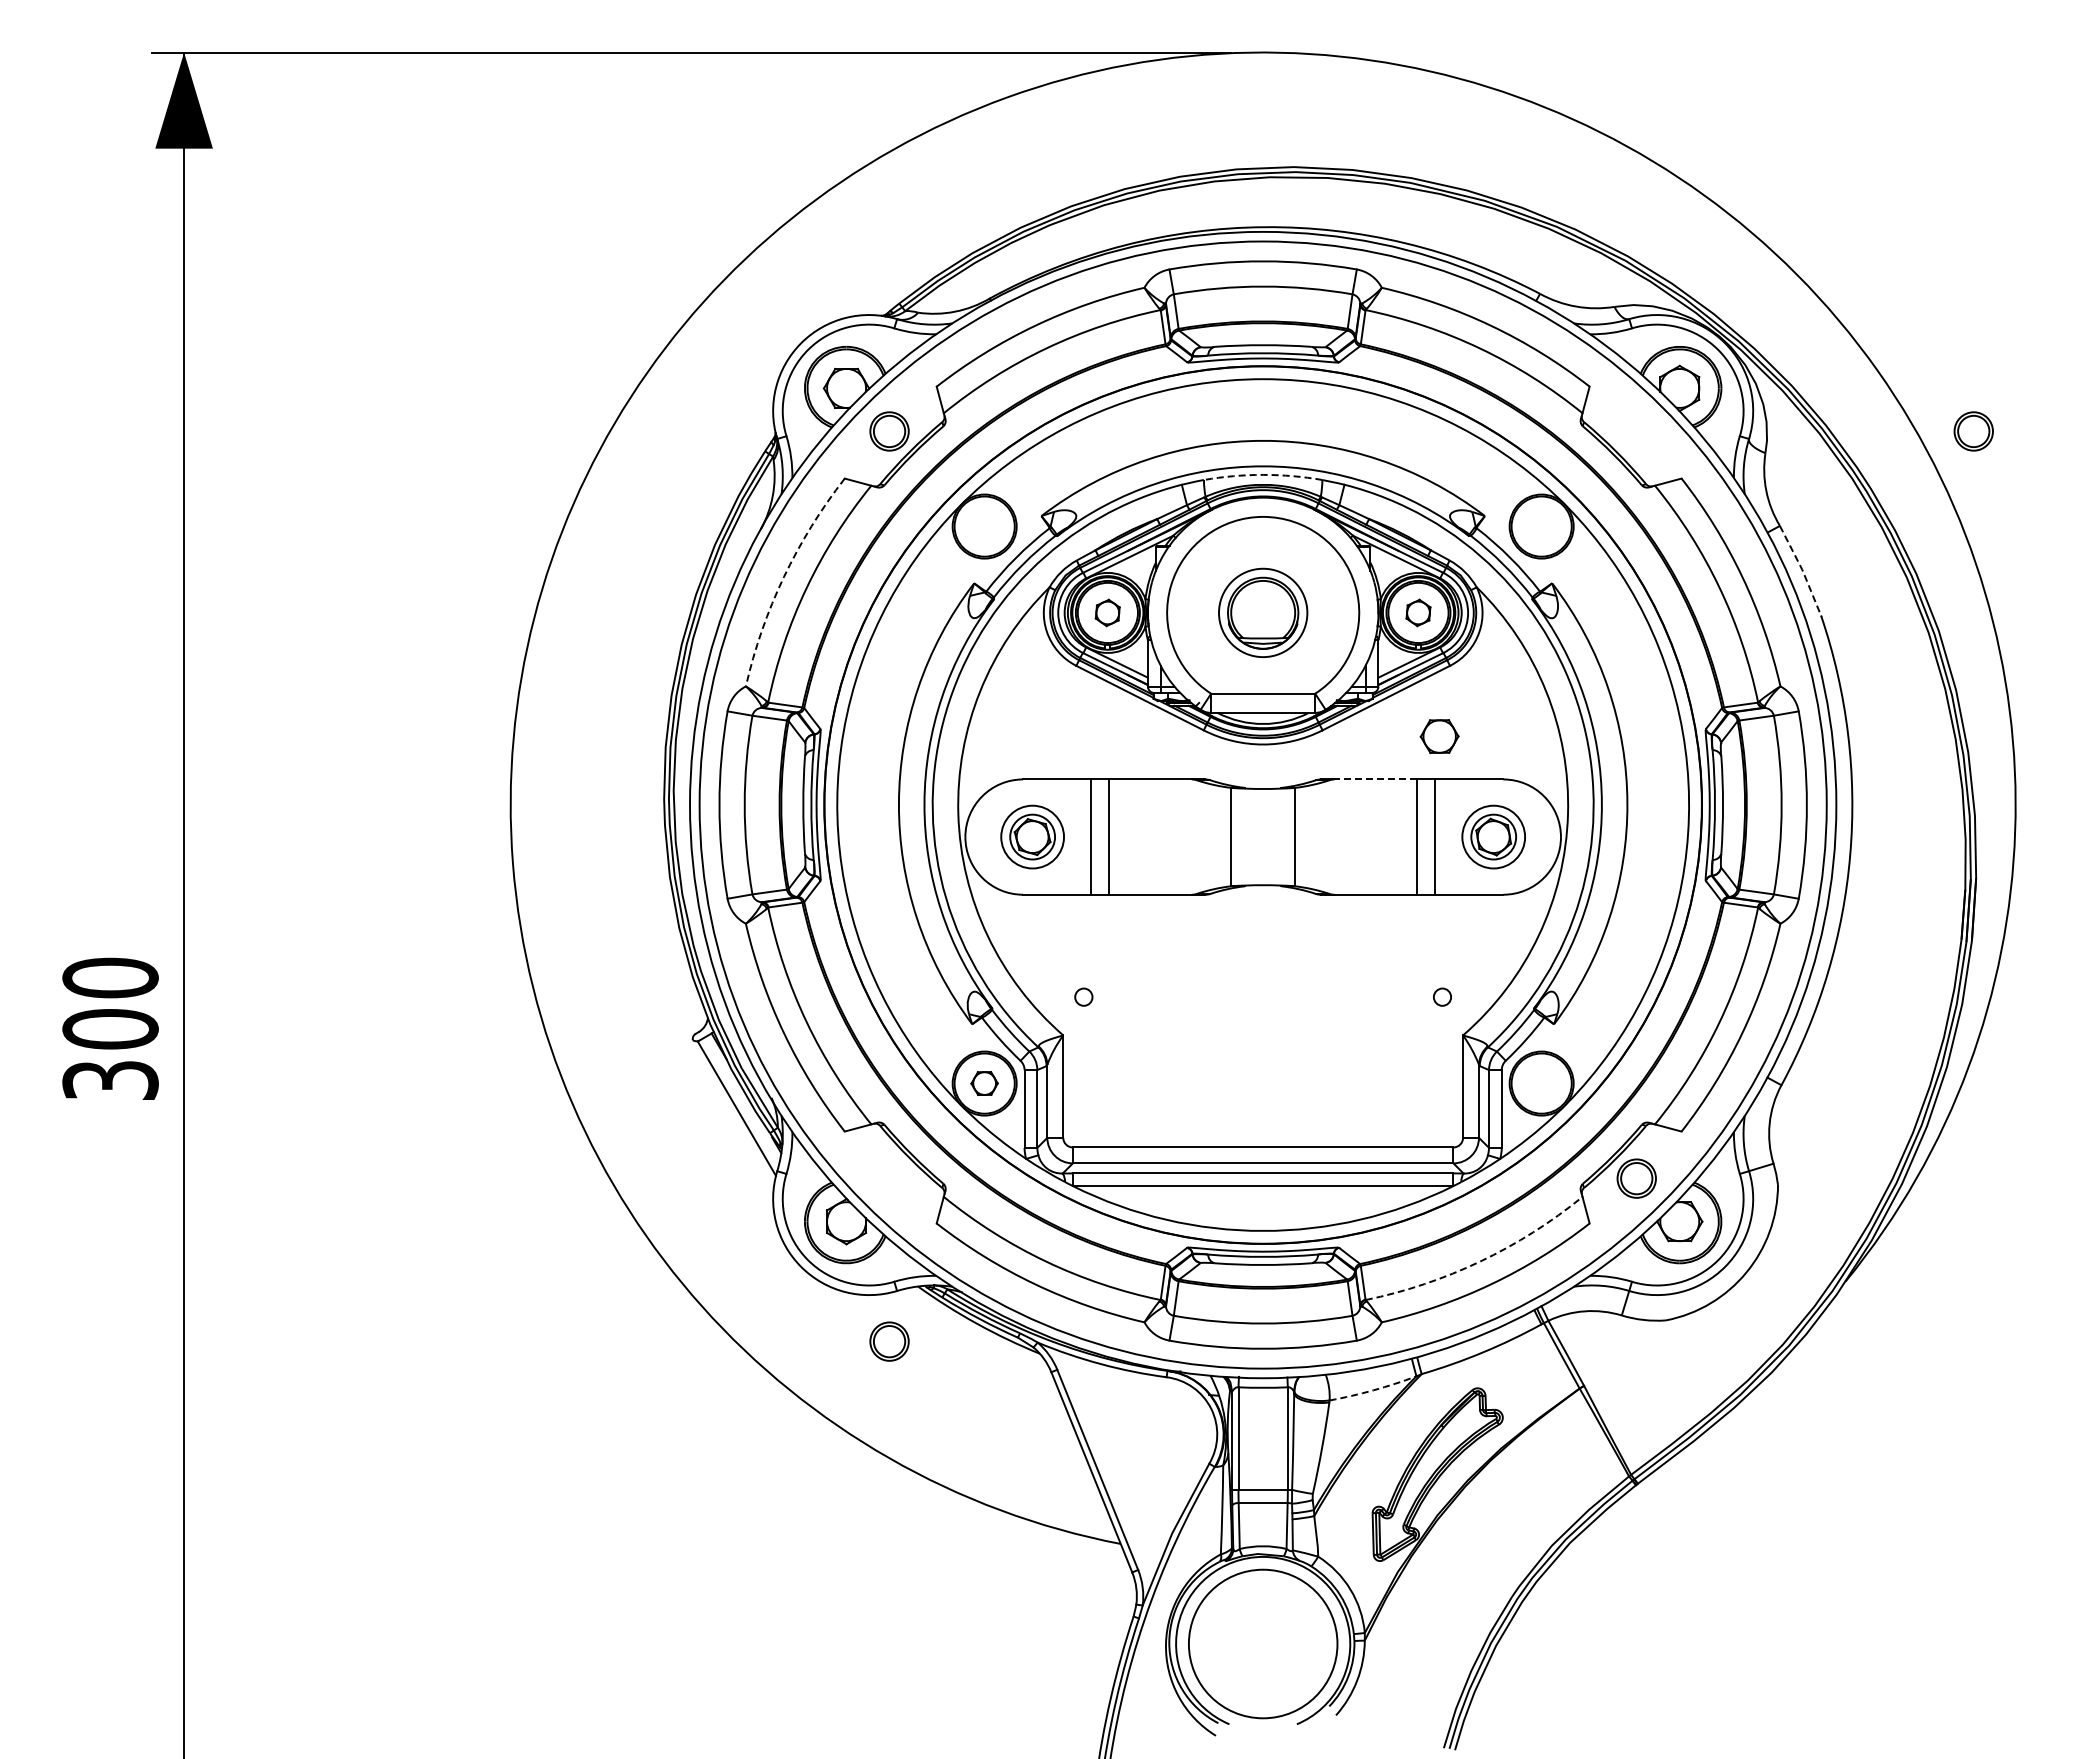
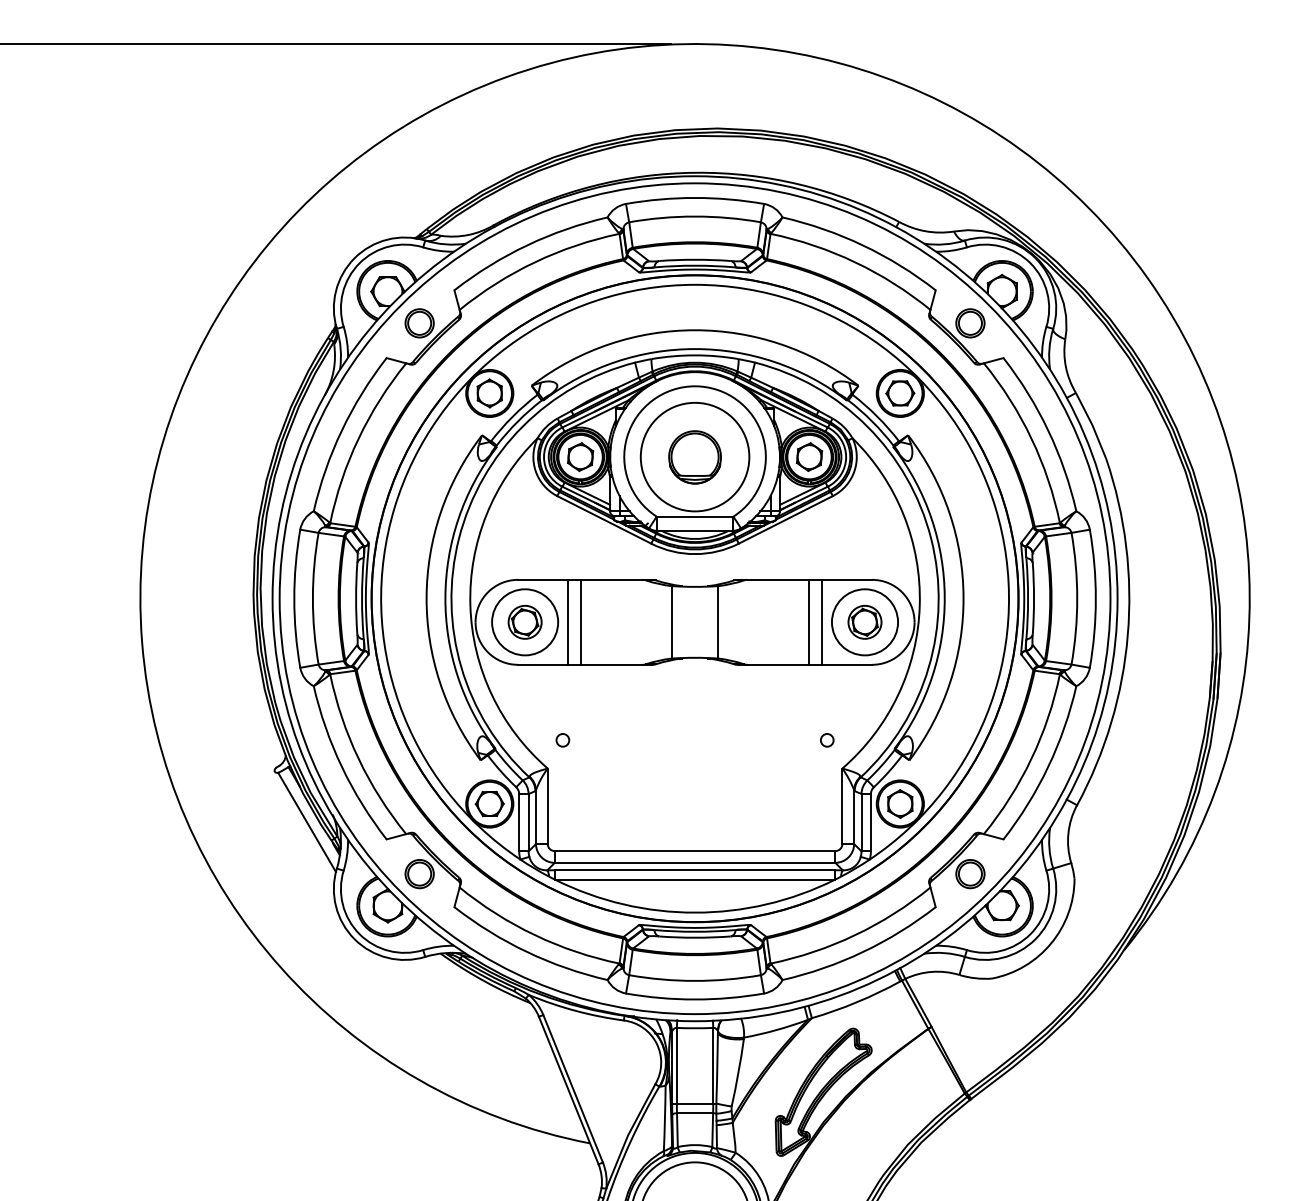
part: (1973, 431) -> (970, 323), moved
arc: (1263, 474) -> (695, 355), dashed -> solid
part: (984, 526) -> (489, 393), added
line: (1802, 569) -> (1092, 425), dashed -> solid
arc: (783, 577) -> (341, 430), dashed -> solid
part: (1107, 612) -> (580, 456), size x1.43
circle: (1262, 612) -> (694, 456), size x1.67
part: (1418, 612) -> (809, 456), size x1.43
part: (1439, 736) -> (900, 393), moved
line: (1375, 779) -> (777, 579), dashed -> solid
circle: (1032, 836) -> (525, 621), size x1.43
circle: (1493, 836) -> (864, 621), size x1.43
part: (984, 1083) -> (489, 803), size x1.43
part: (1541, 1083) -> (900, 803), added
arc: (1480, 1261) -> (855, 935), dashed -> solid
part: (889, 1341) -> (419, 873), moved
arc: (1373, 1390) -> (776, 1030), dashed -> solid

